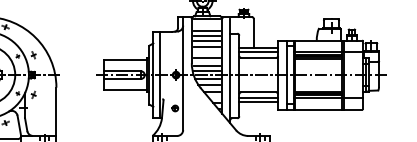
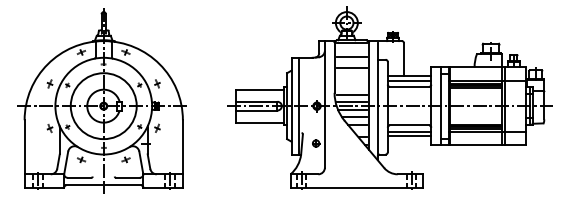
line: (206, 36) -> (351, 62), removed
line: (206, 46) -> (351, 74), removed
line: (206, 58) -> (351, 87), removed

